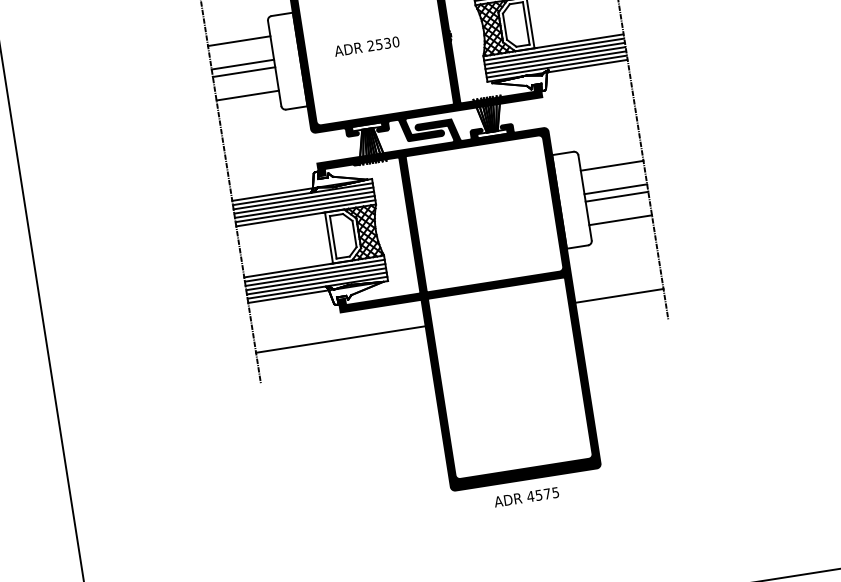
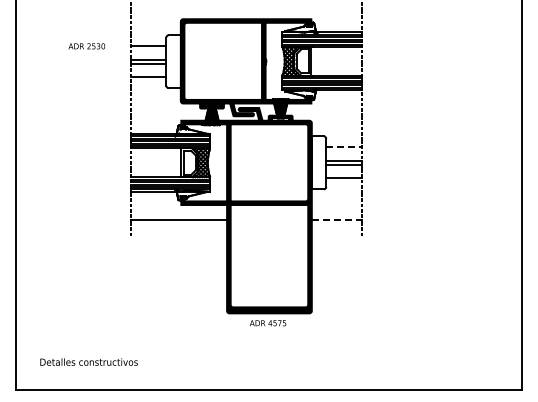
text: (366, 46) -> (86, 46), moved
line: (613, 165) -> (344, 147), solid -> dashed
line: (618, 295) -> (336, 219), solid -> dashed

